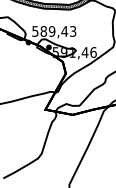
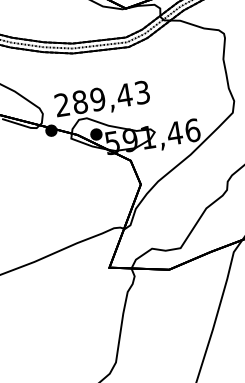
text: (35, 31) -> (62, 104), 589,43 -> 289,43

